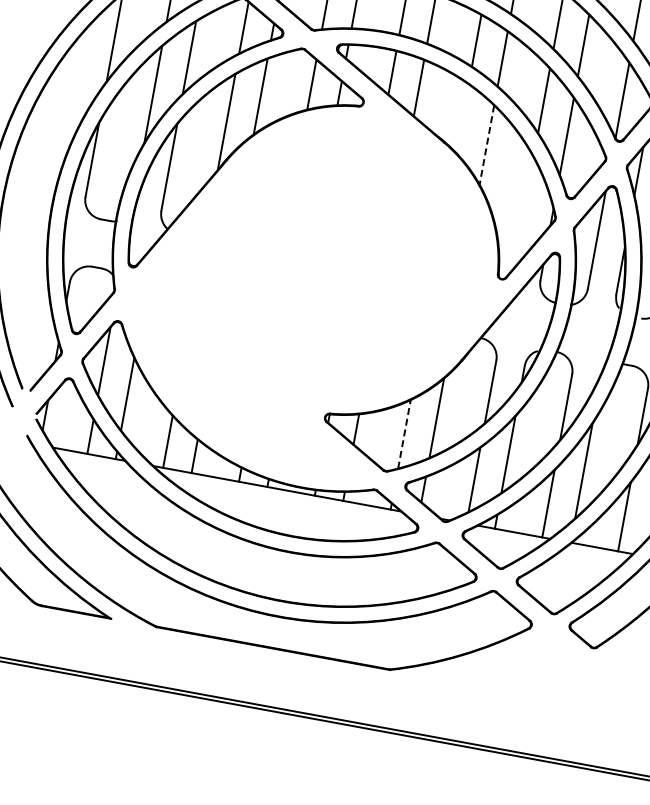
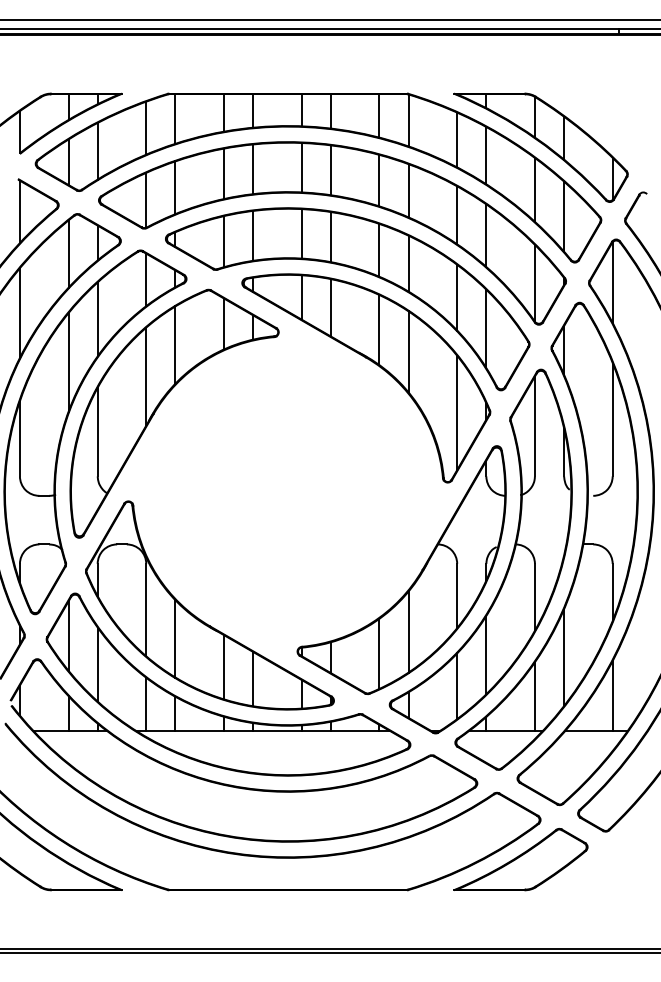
line: (462, 118) -> (379, 330), added
line: (486, 144) -> (408, 351), dashed -> solid
line: (523, 212) -> (457, 412), added
part: (237, 368) -> (201, 619), added
line: (404, 434) -> (379, 653), dashed -> solid
part: (505, 660) -> (520, 859), added

